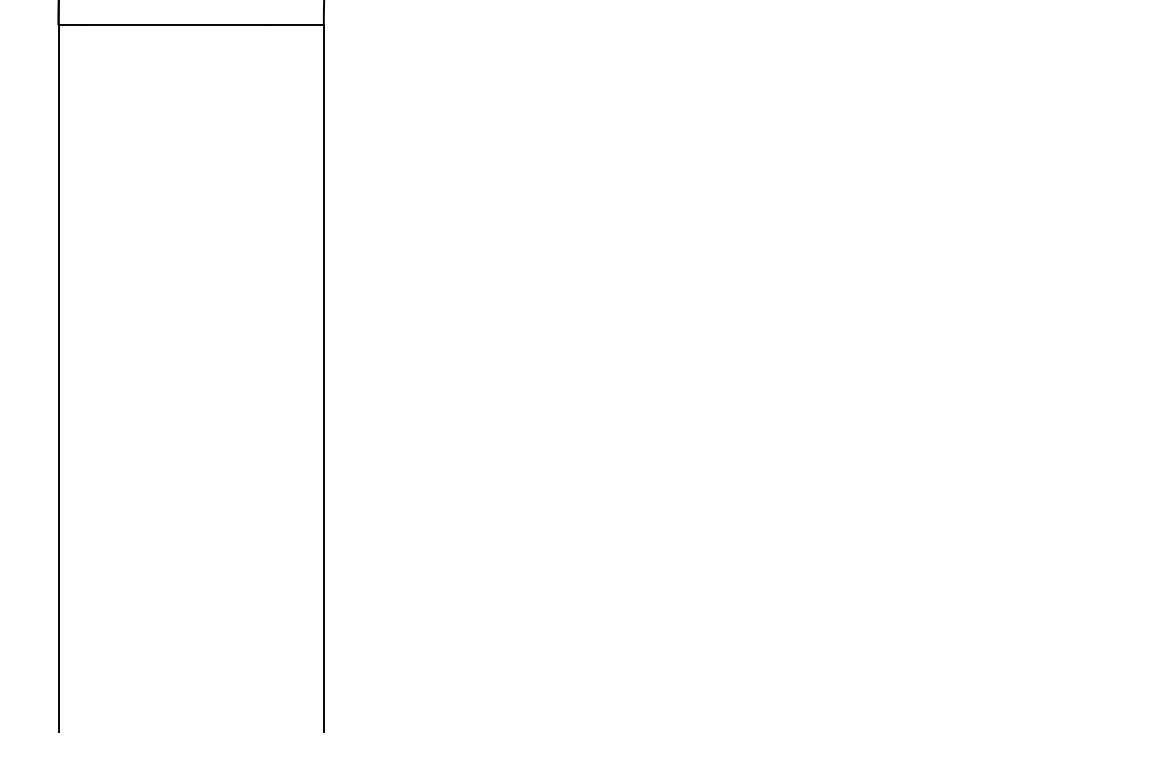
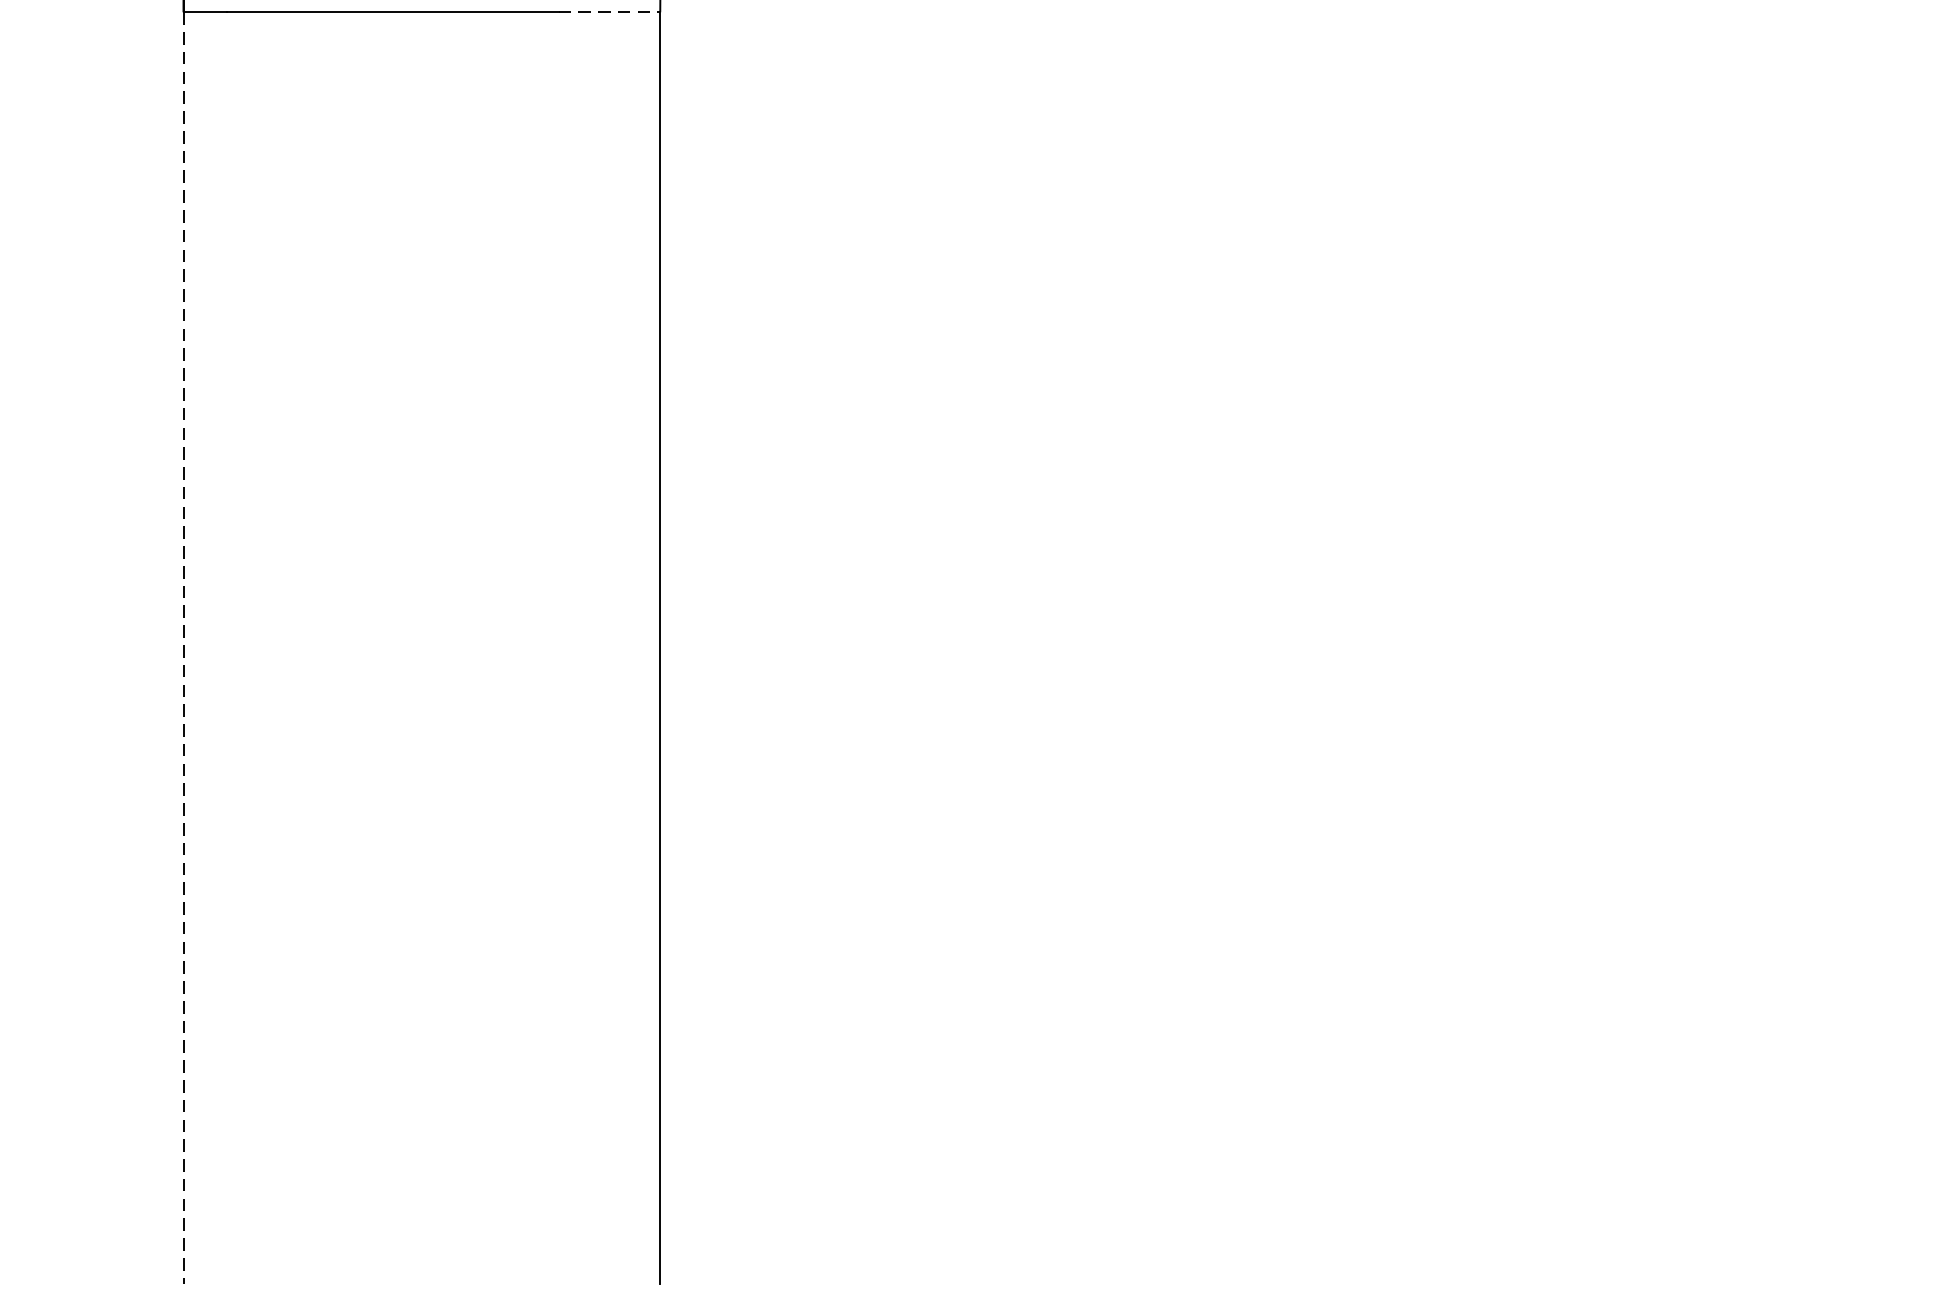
line: (296, 24) -> (611, 11), solid -> dashed
line: (58, 378) -> (183, 647), solid -> dashed

